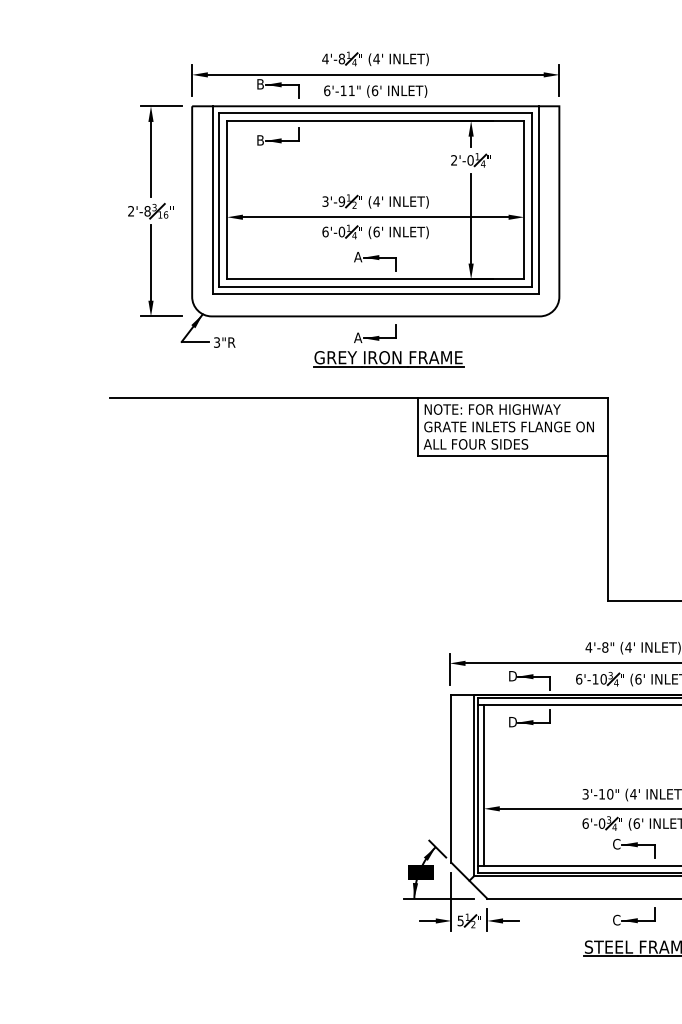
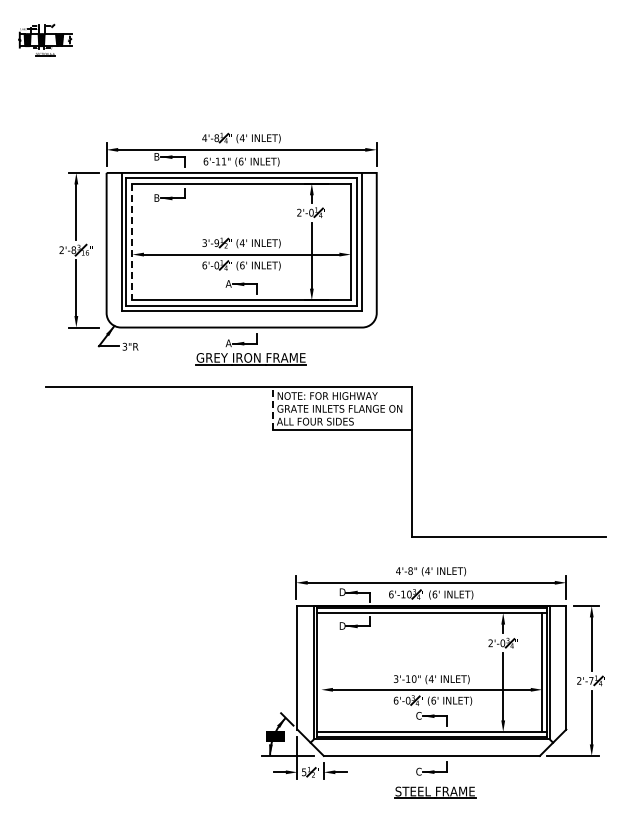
line: (227, 200) -> (132, 242), solid -> dashed
line: (417, 426) -> (272, 408), solid -> dashed
line: (484, 785) -> (321, 672), removed

